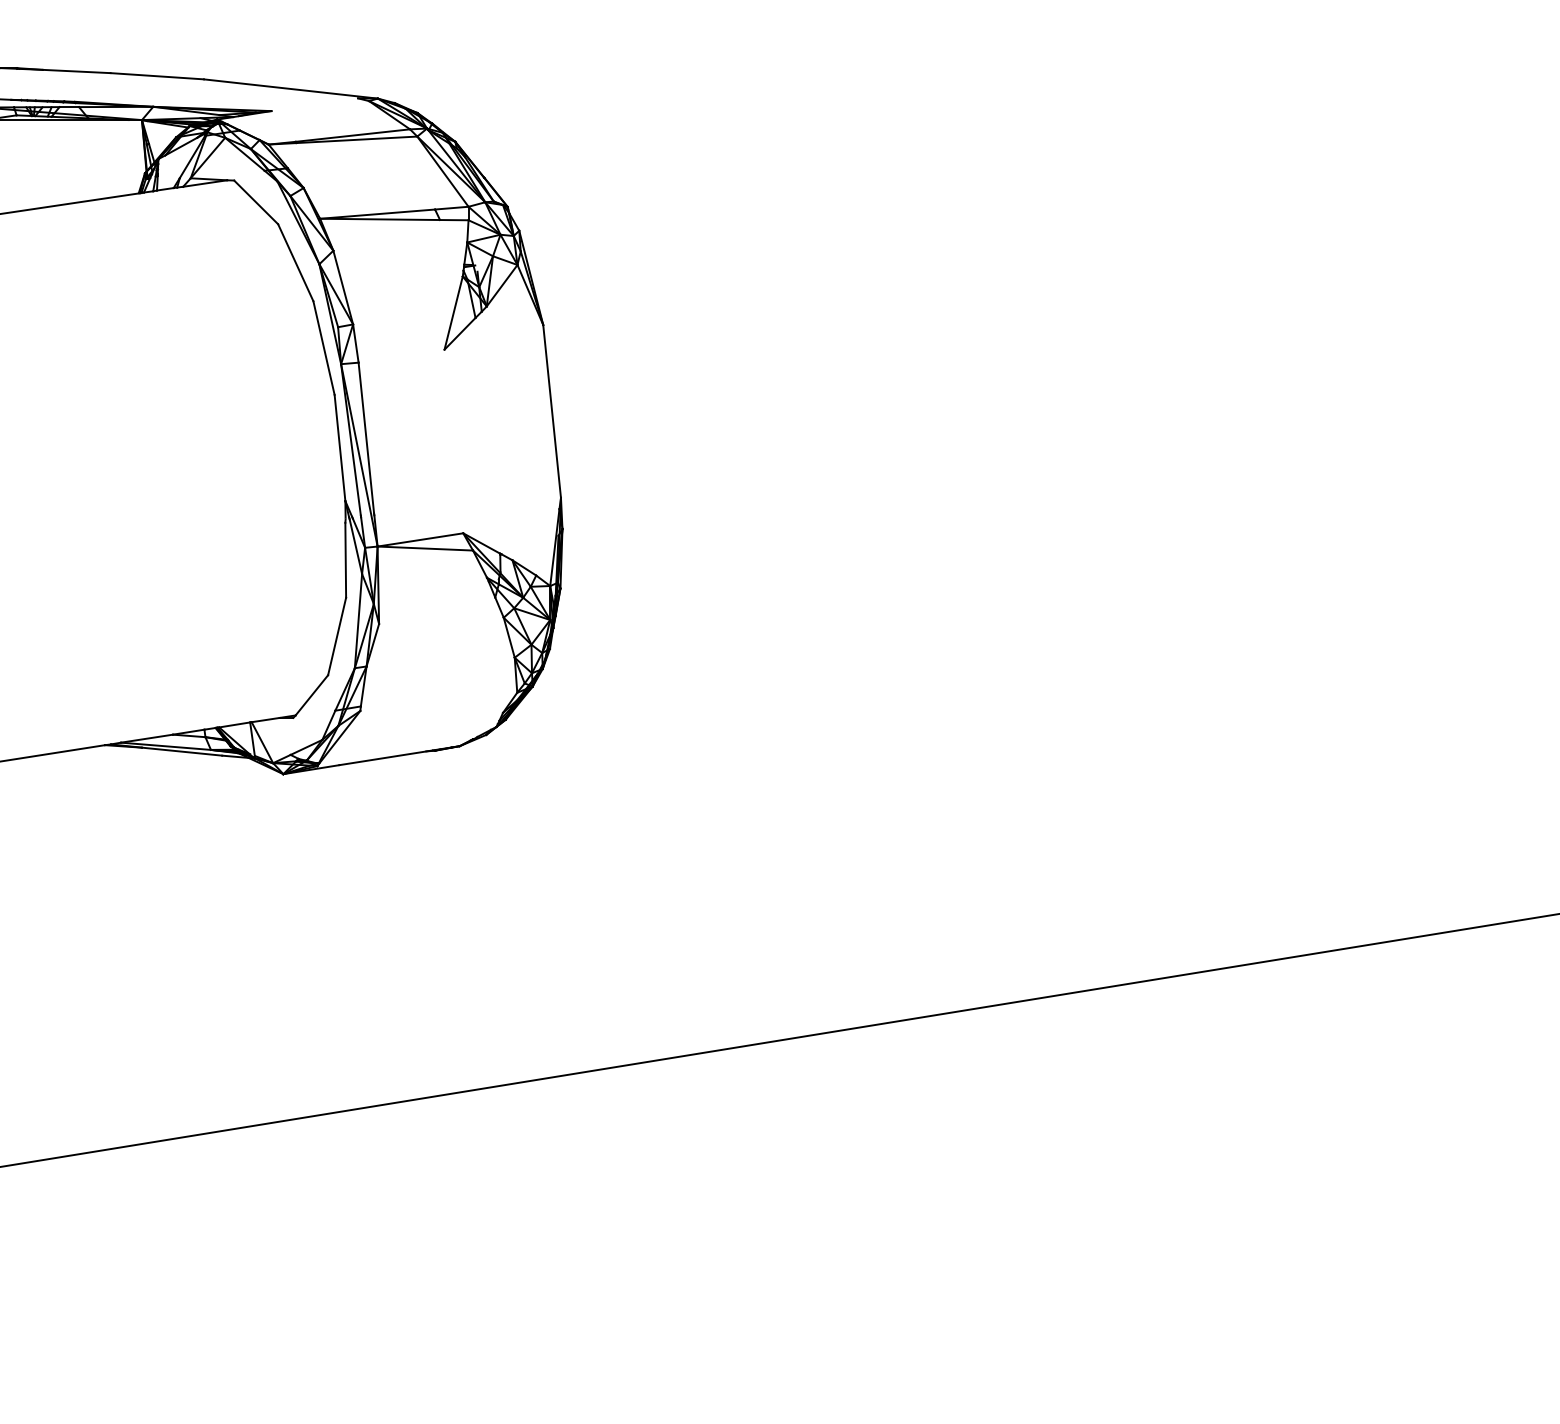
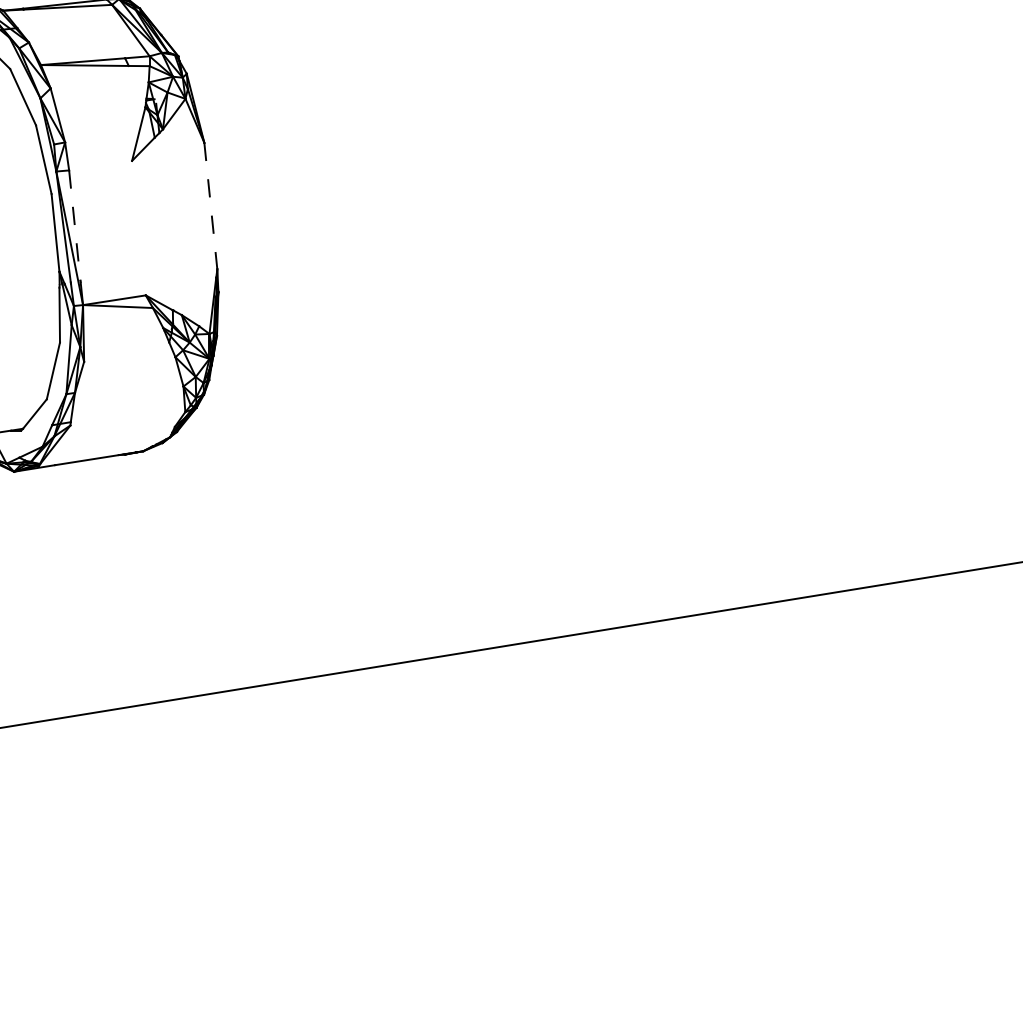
line: (552, 411) -> (211, 206), solid -> dashed
line: (366, 438) -> (74, 225), solid -> dashed

